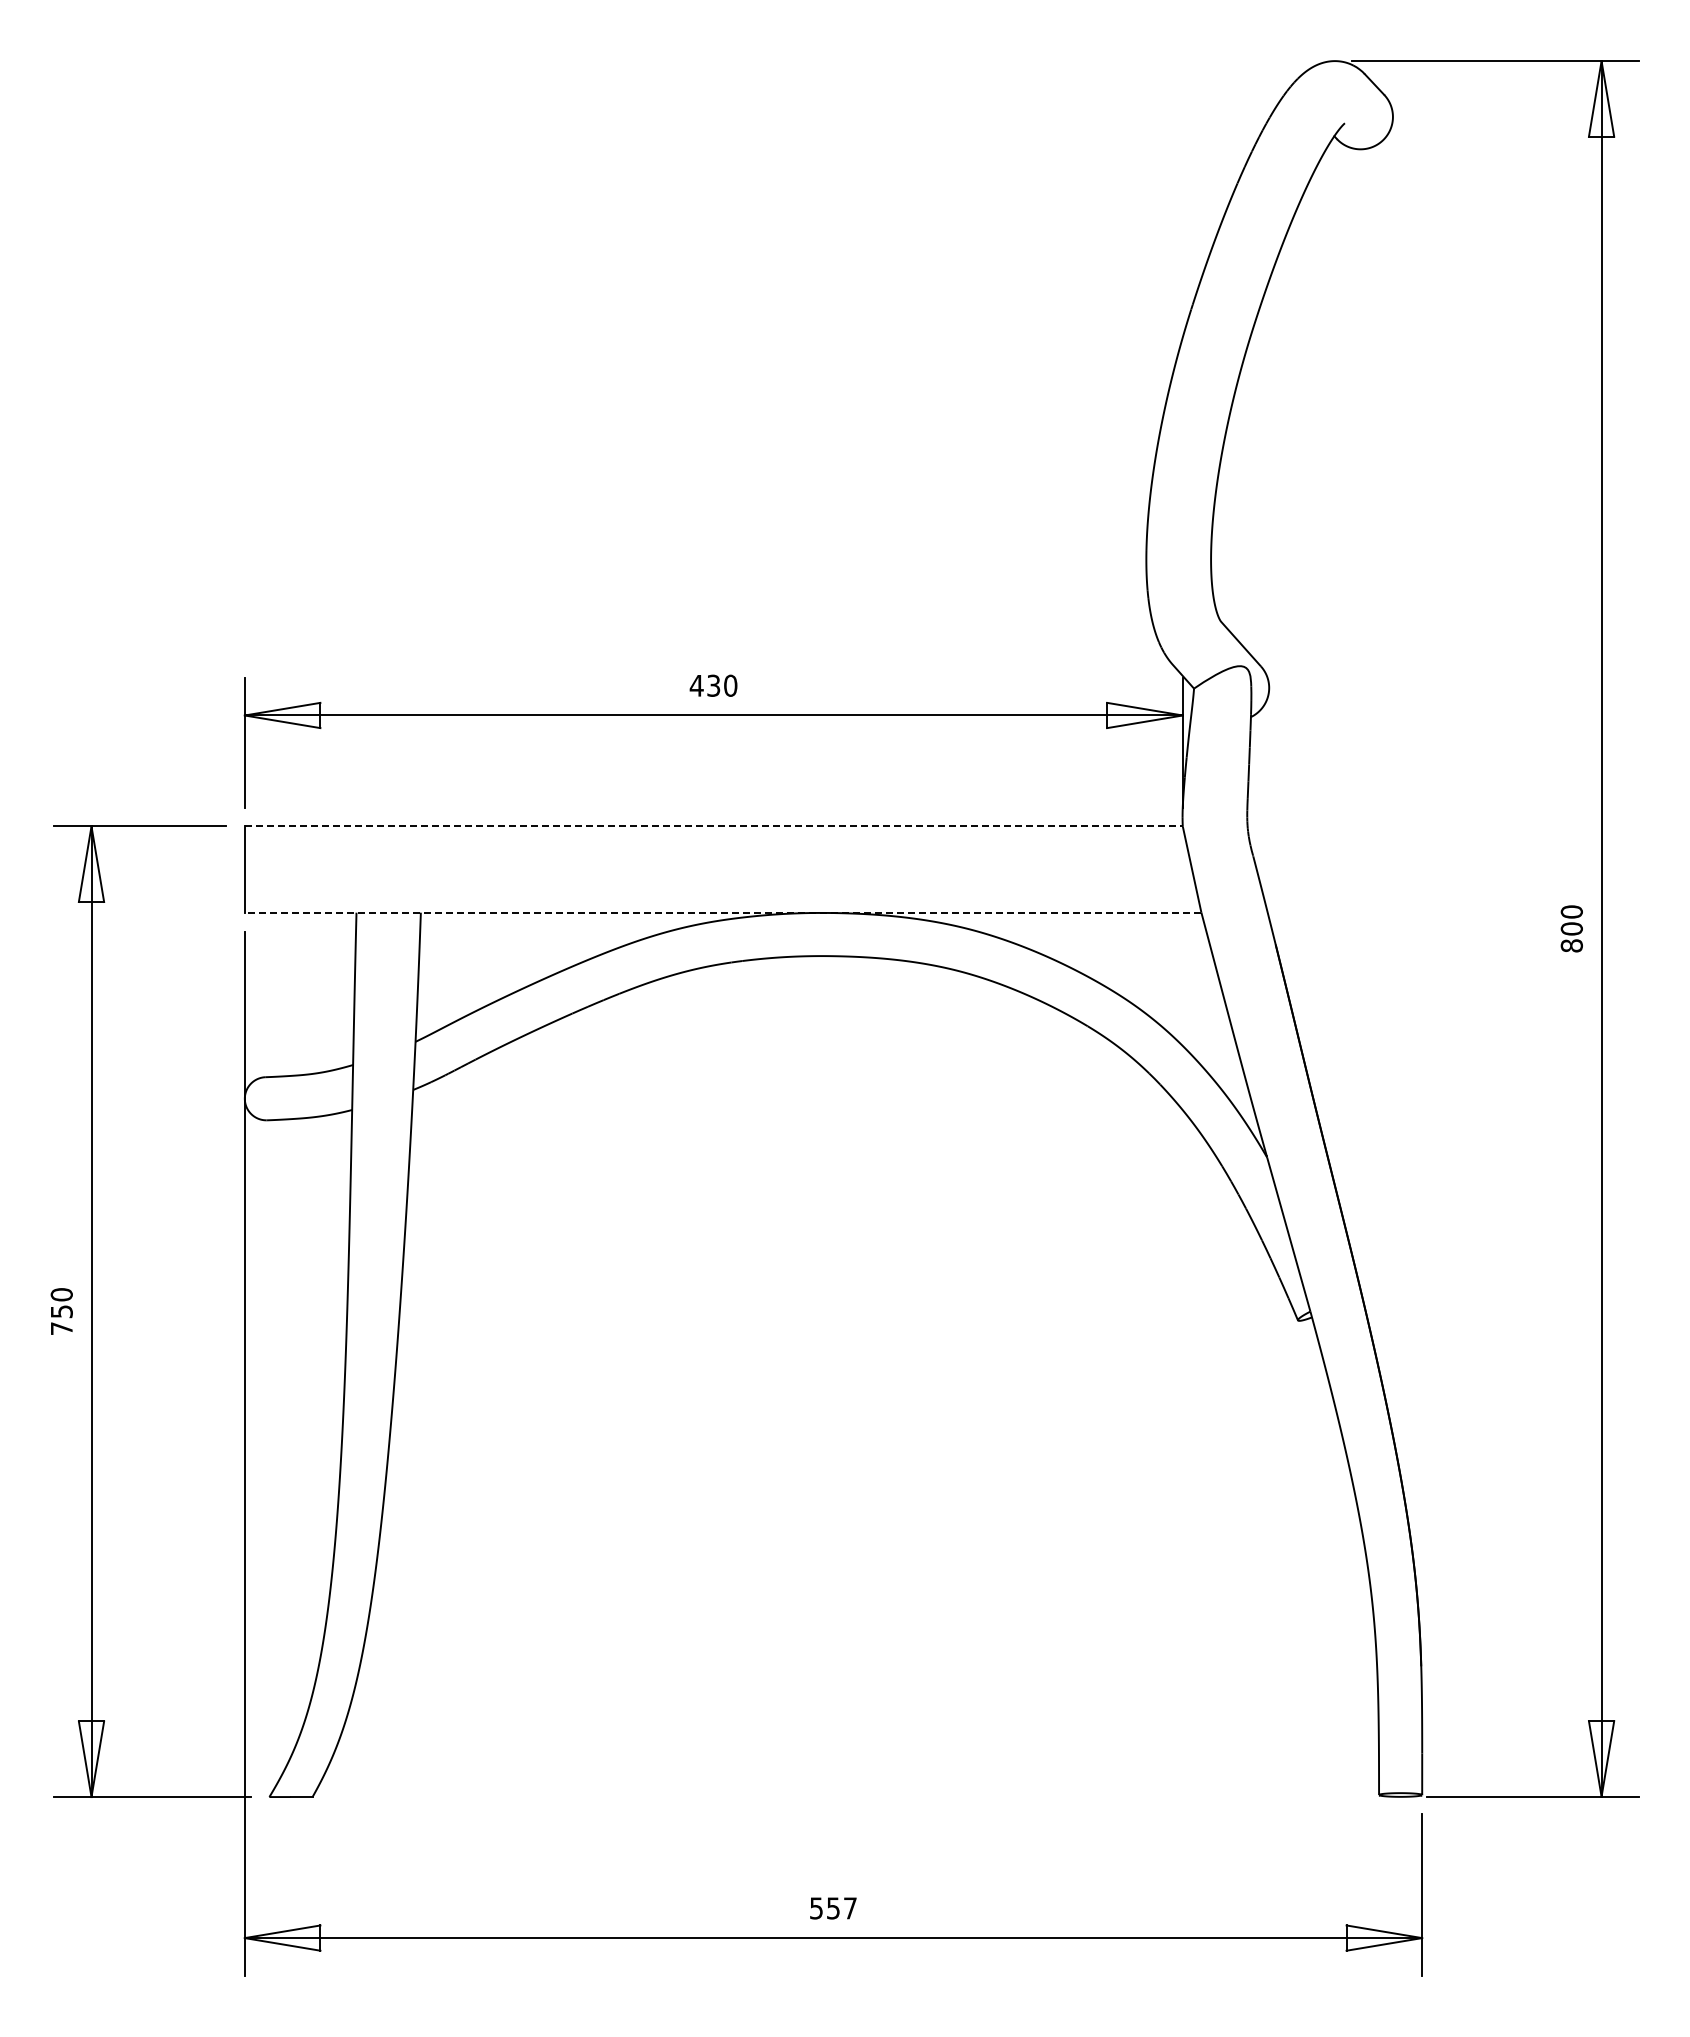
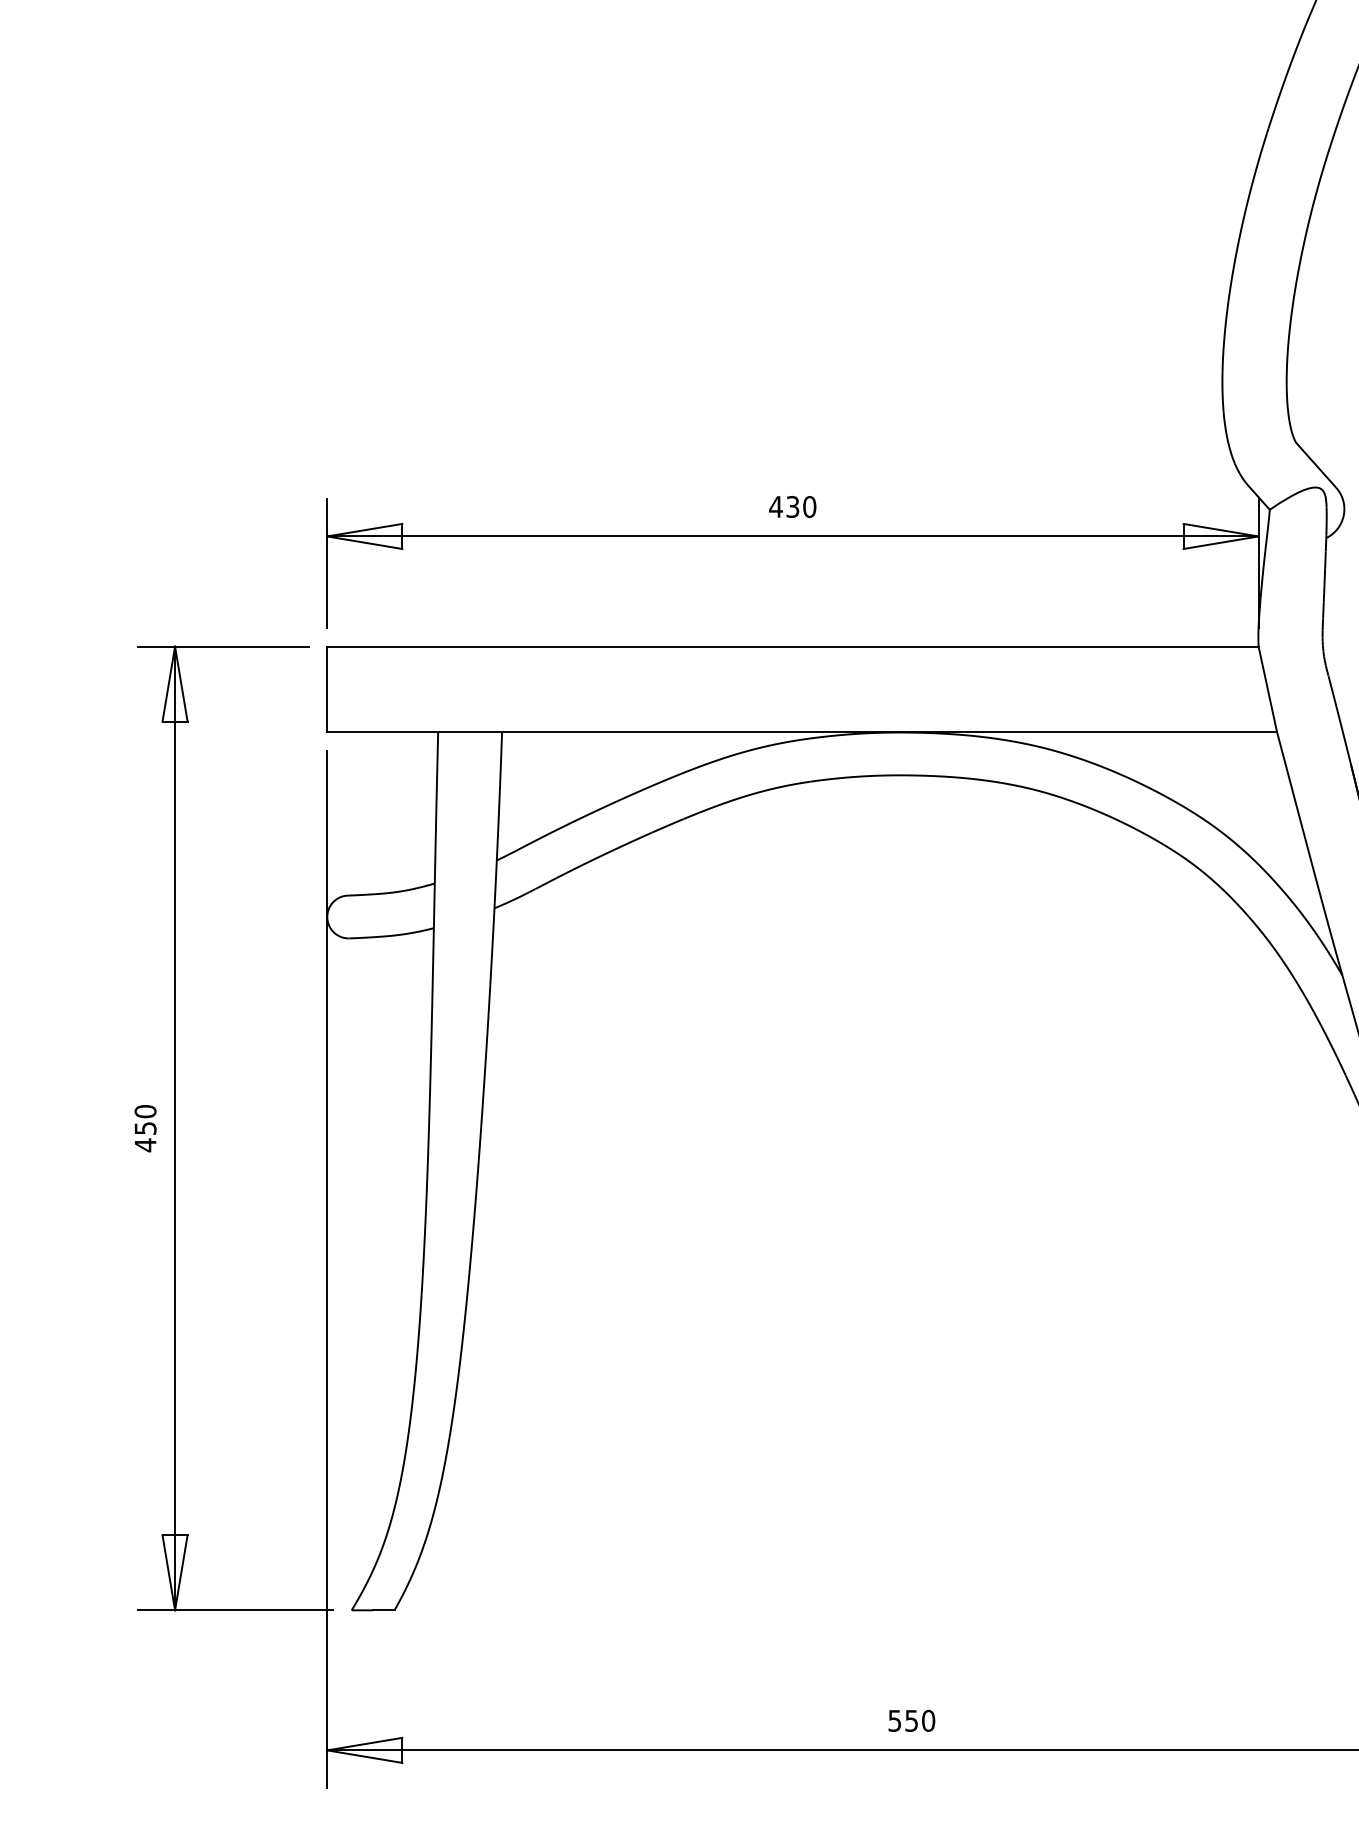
line: (713, 826) -> (792, 646), dashed -> solid
line: (722, 912) -> (801, 732), dashed -> solid
text: (61, 1328) -> (145, 1145), 750 -> 450
text: (850, 1908) -> (928, 1720), 557 -> 550

